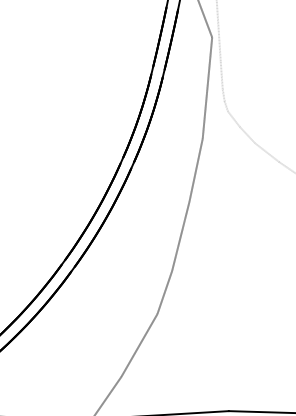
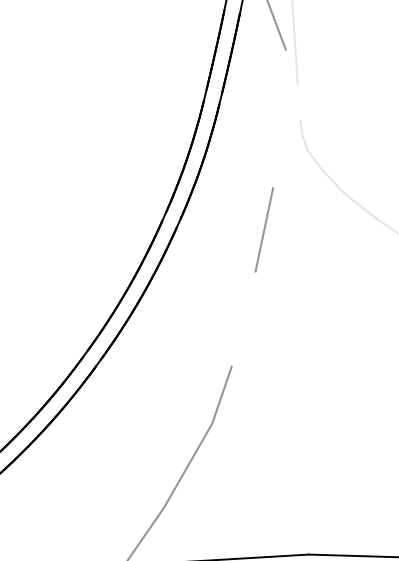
line: (221, 75) -> (298, 101), removed
line: (207, 87) -> (279, 117), removed
line: (180, 236) -> (243, 318), removed

